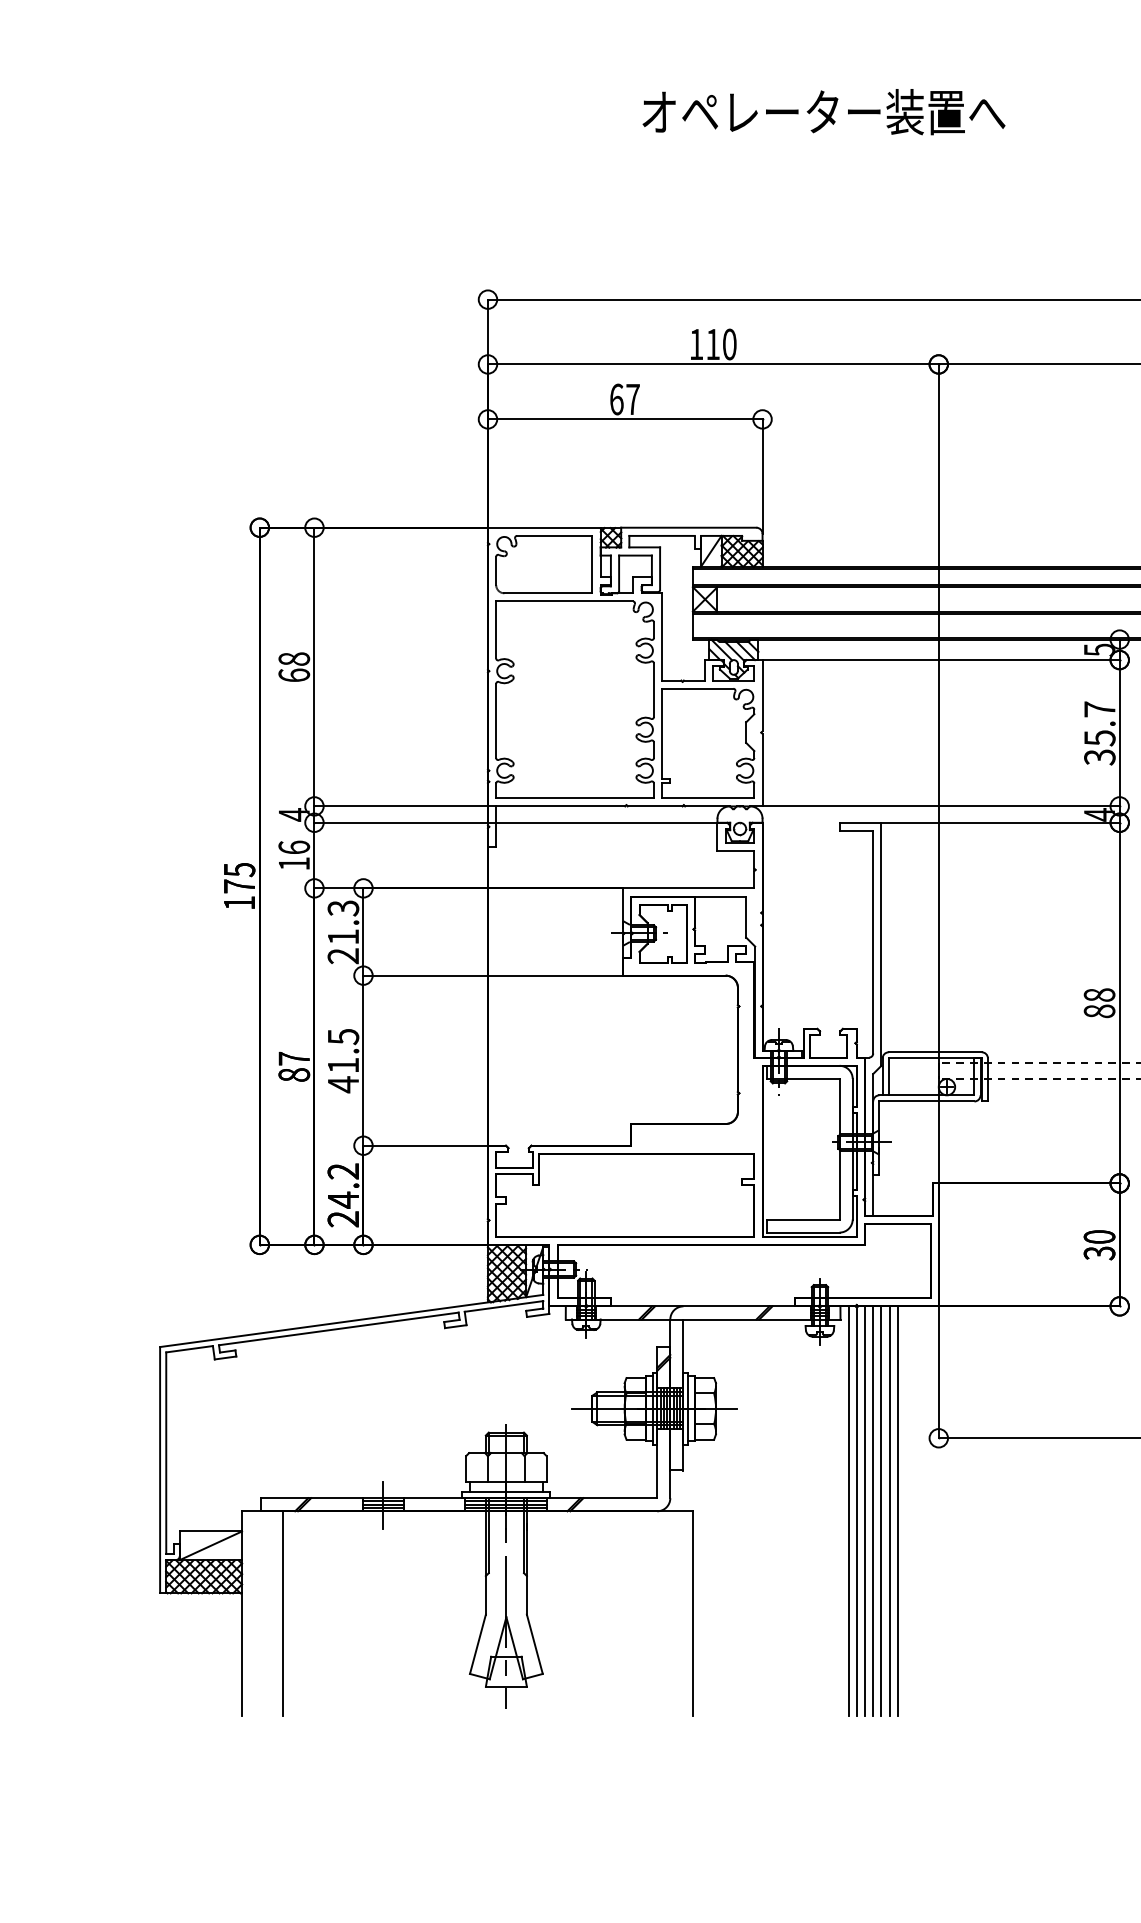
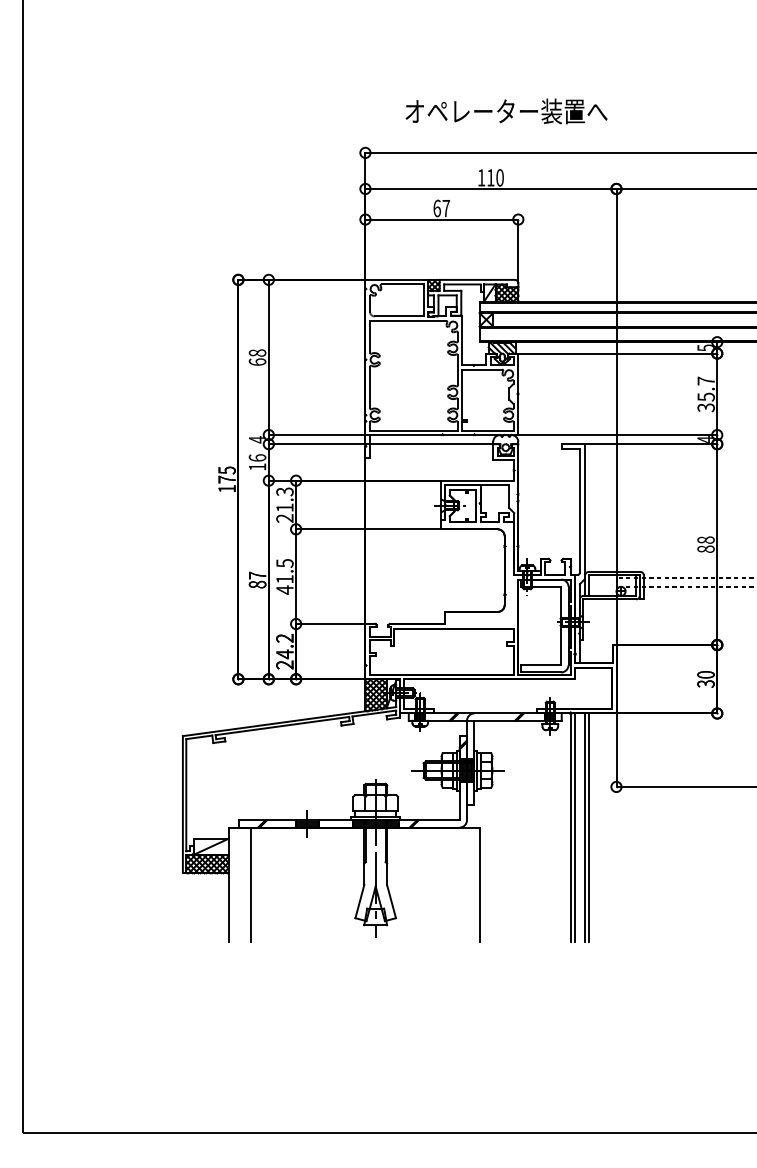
text: (823, 112) -> (506, 111), moved
line: (849, 1511) -> (566, 827), removed
line: (872, 1511) -> (579, 827), removed
line: (897, 1511) -> (593, 827), removed

